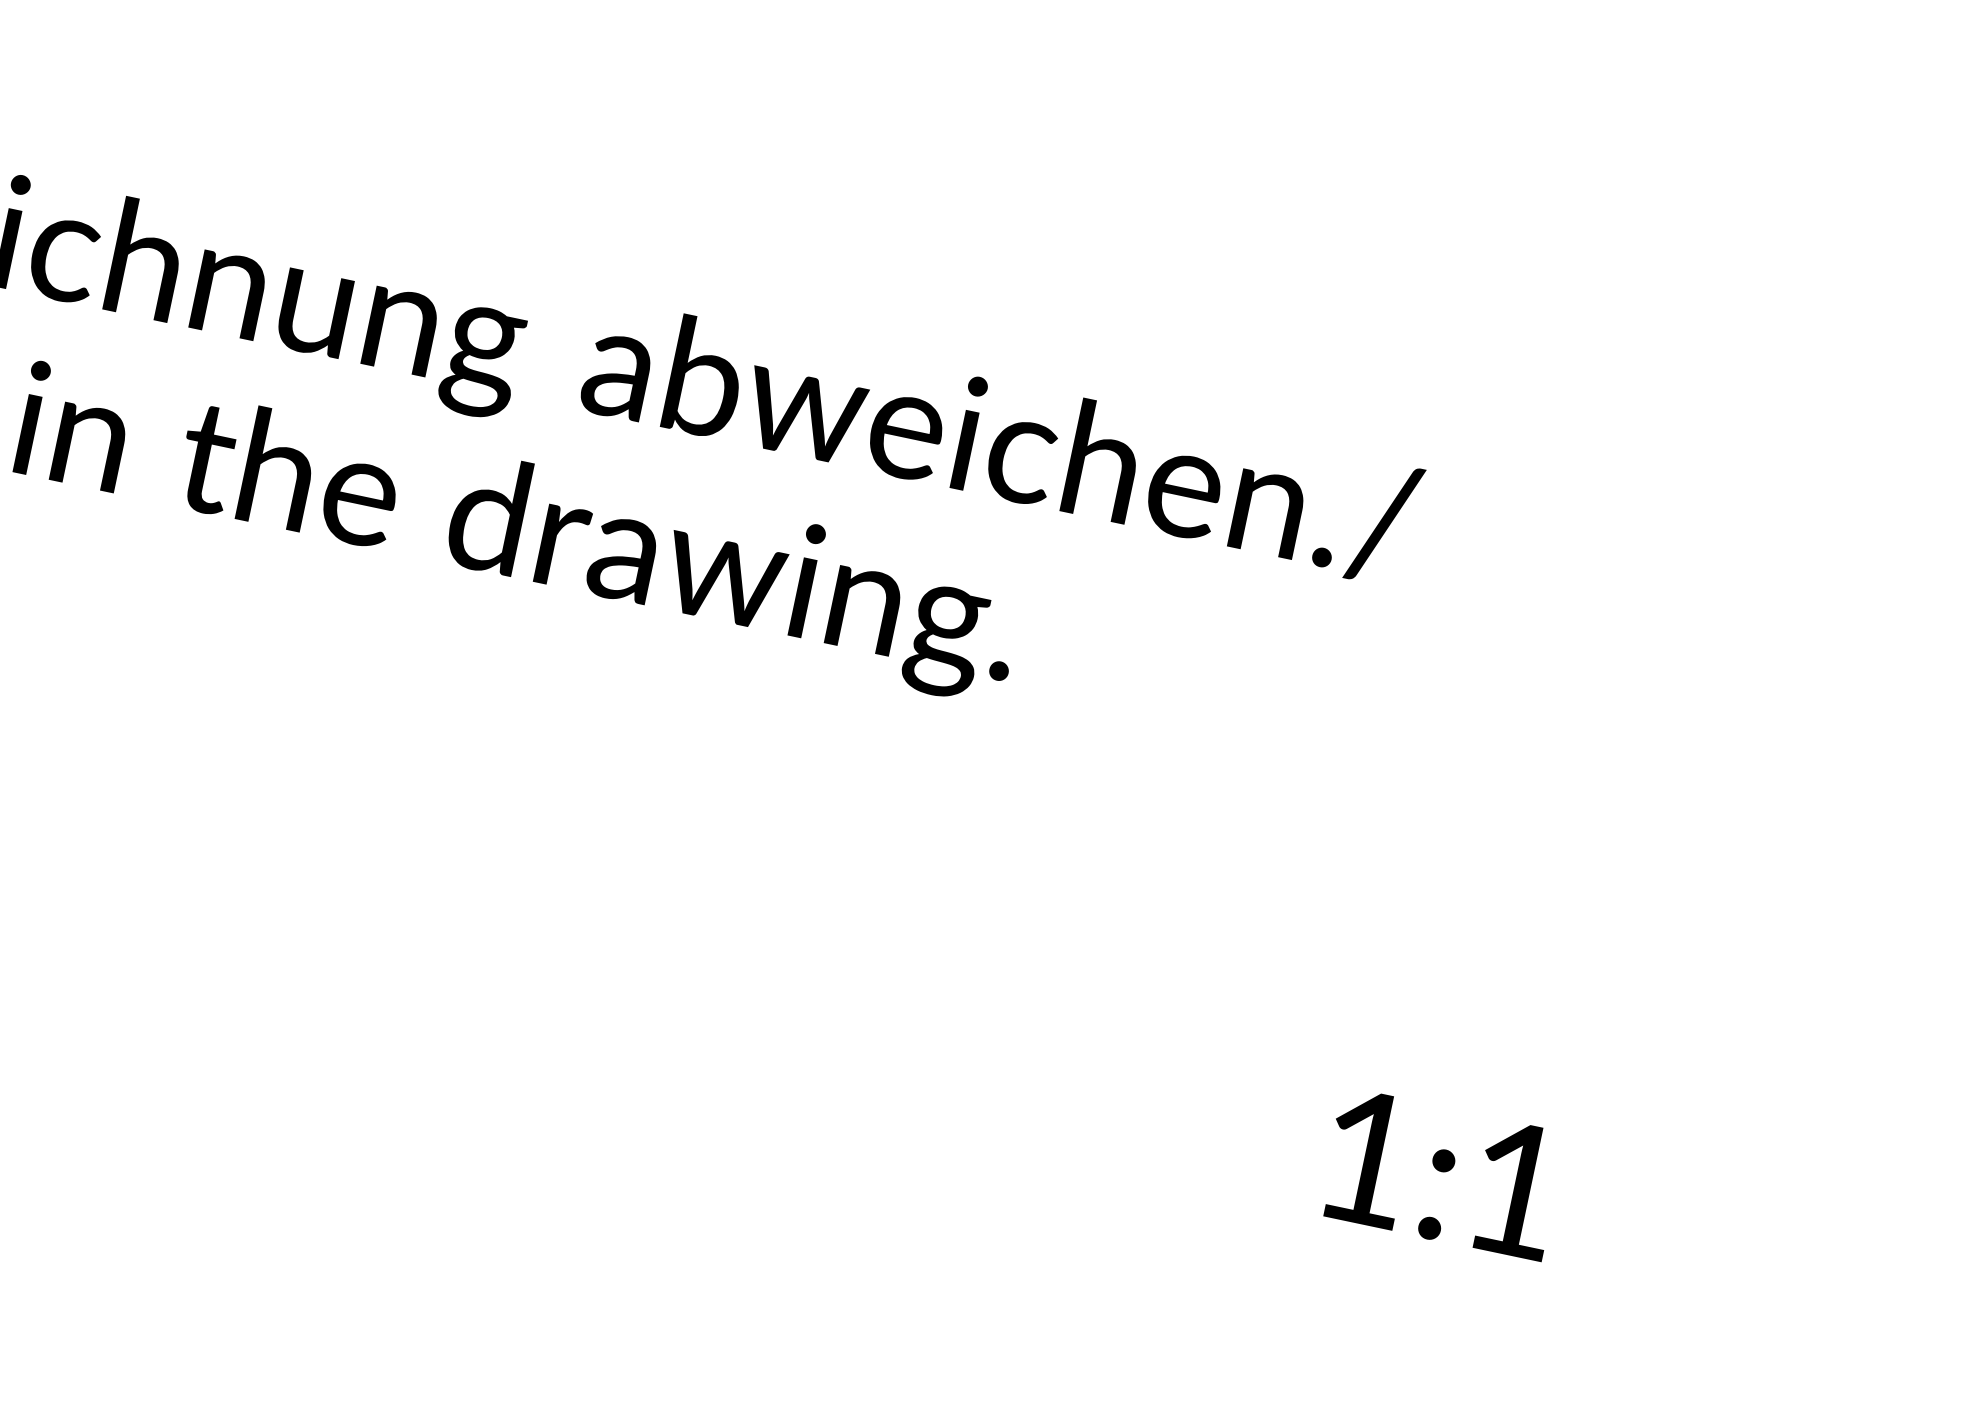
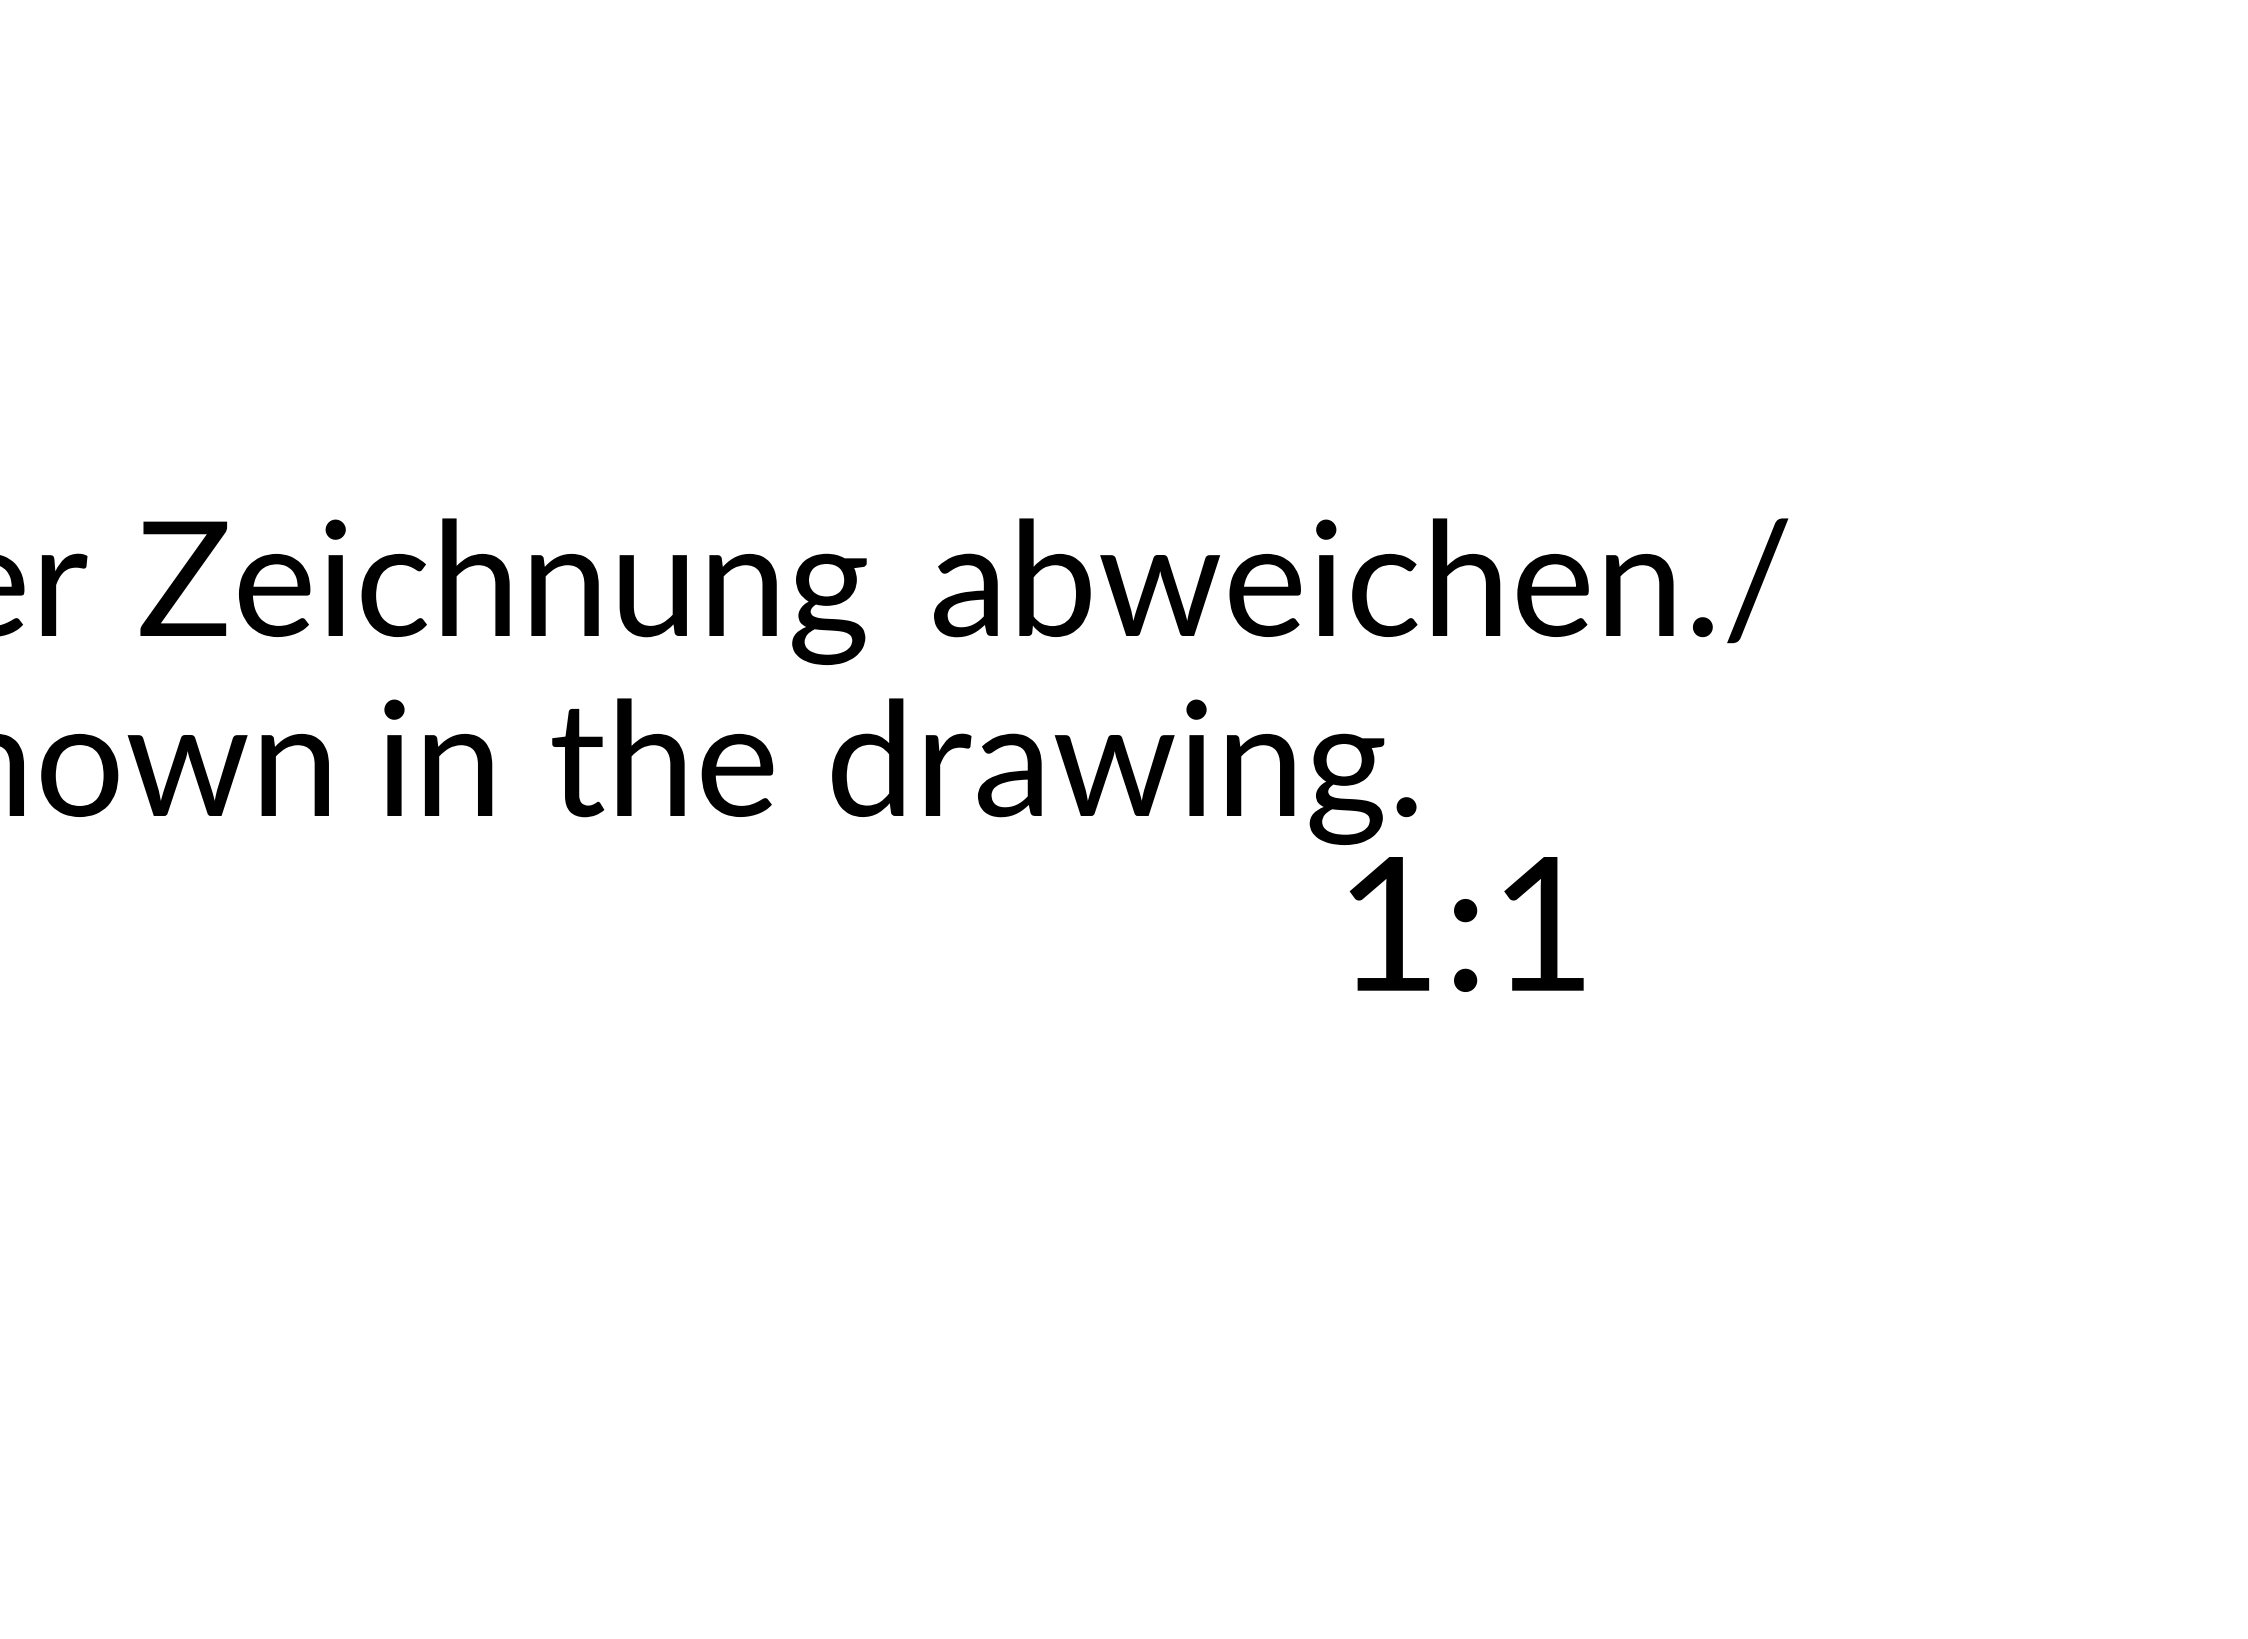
text: (1441, 1174) -> (1466, 924), moved

